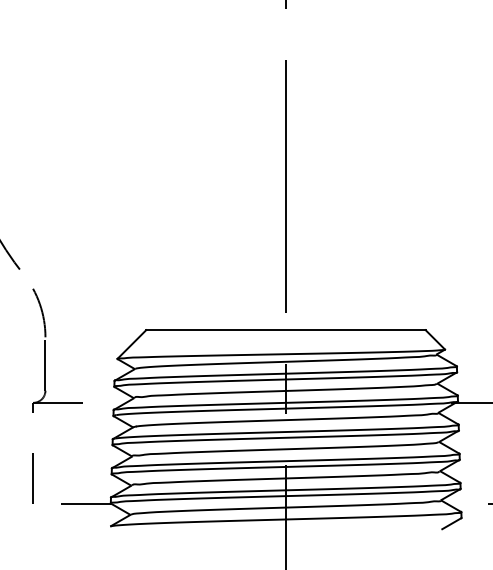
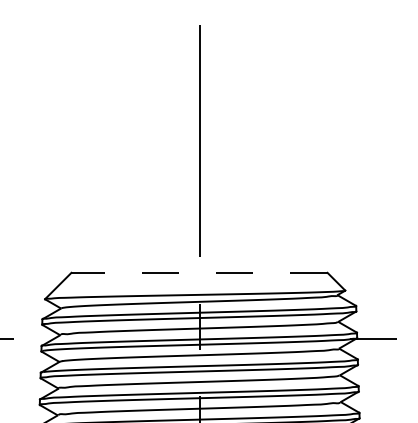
line: (285, 330) -> (199, 273), solid -> dashed

